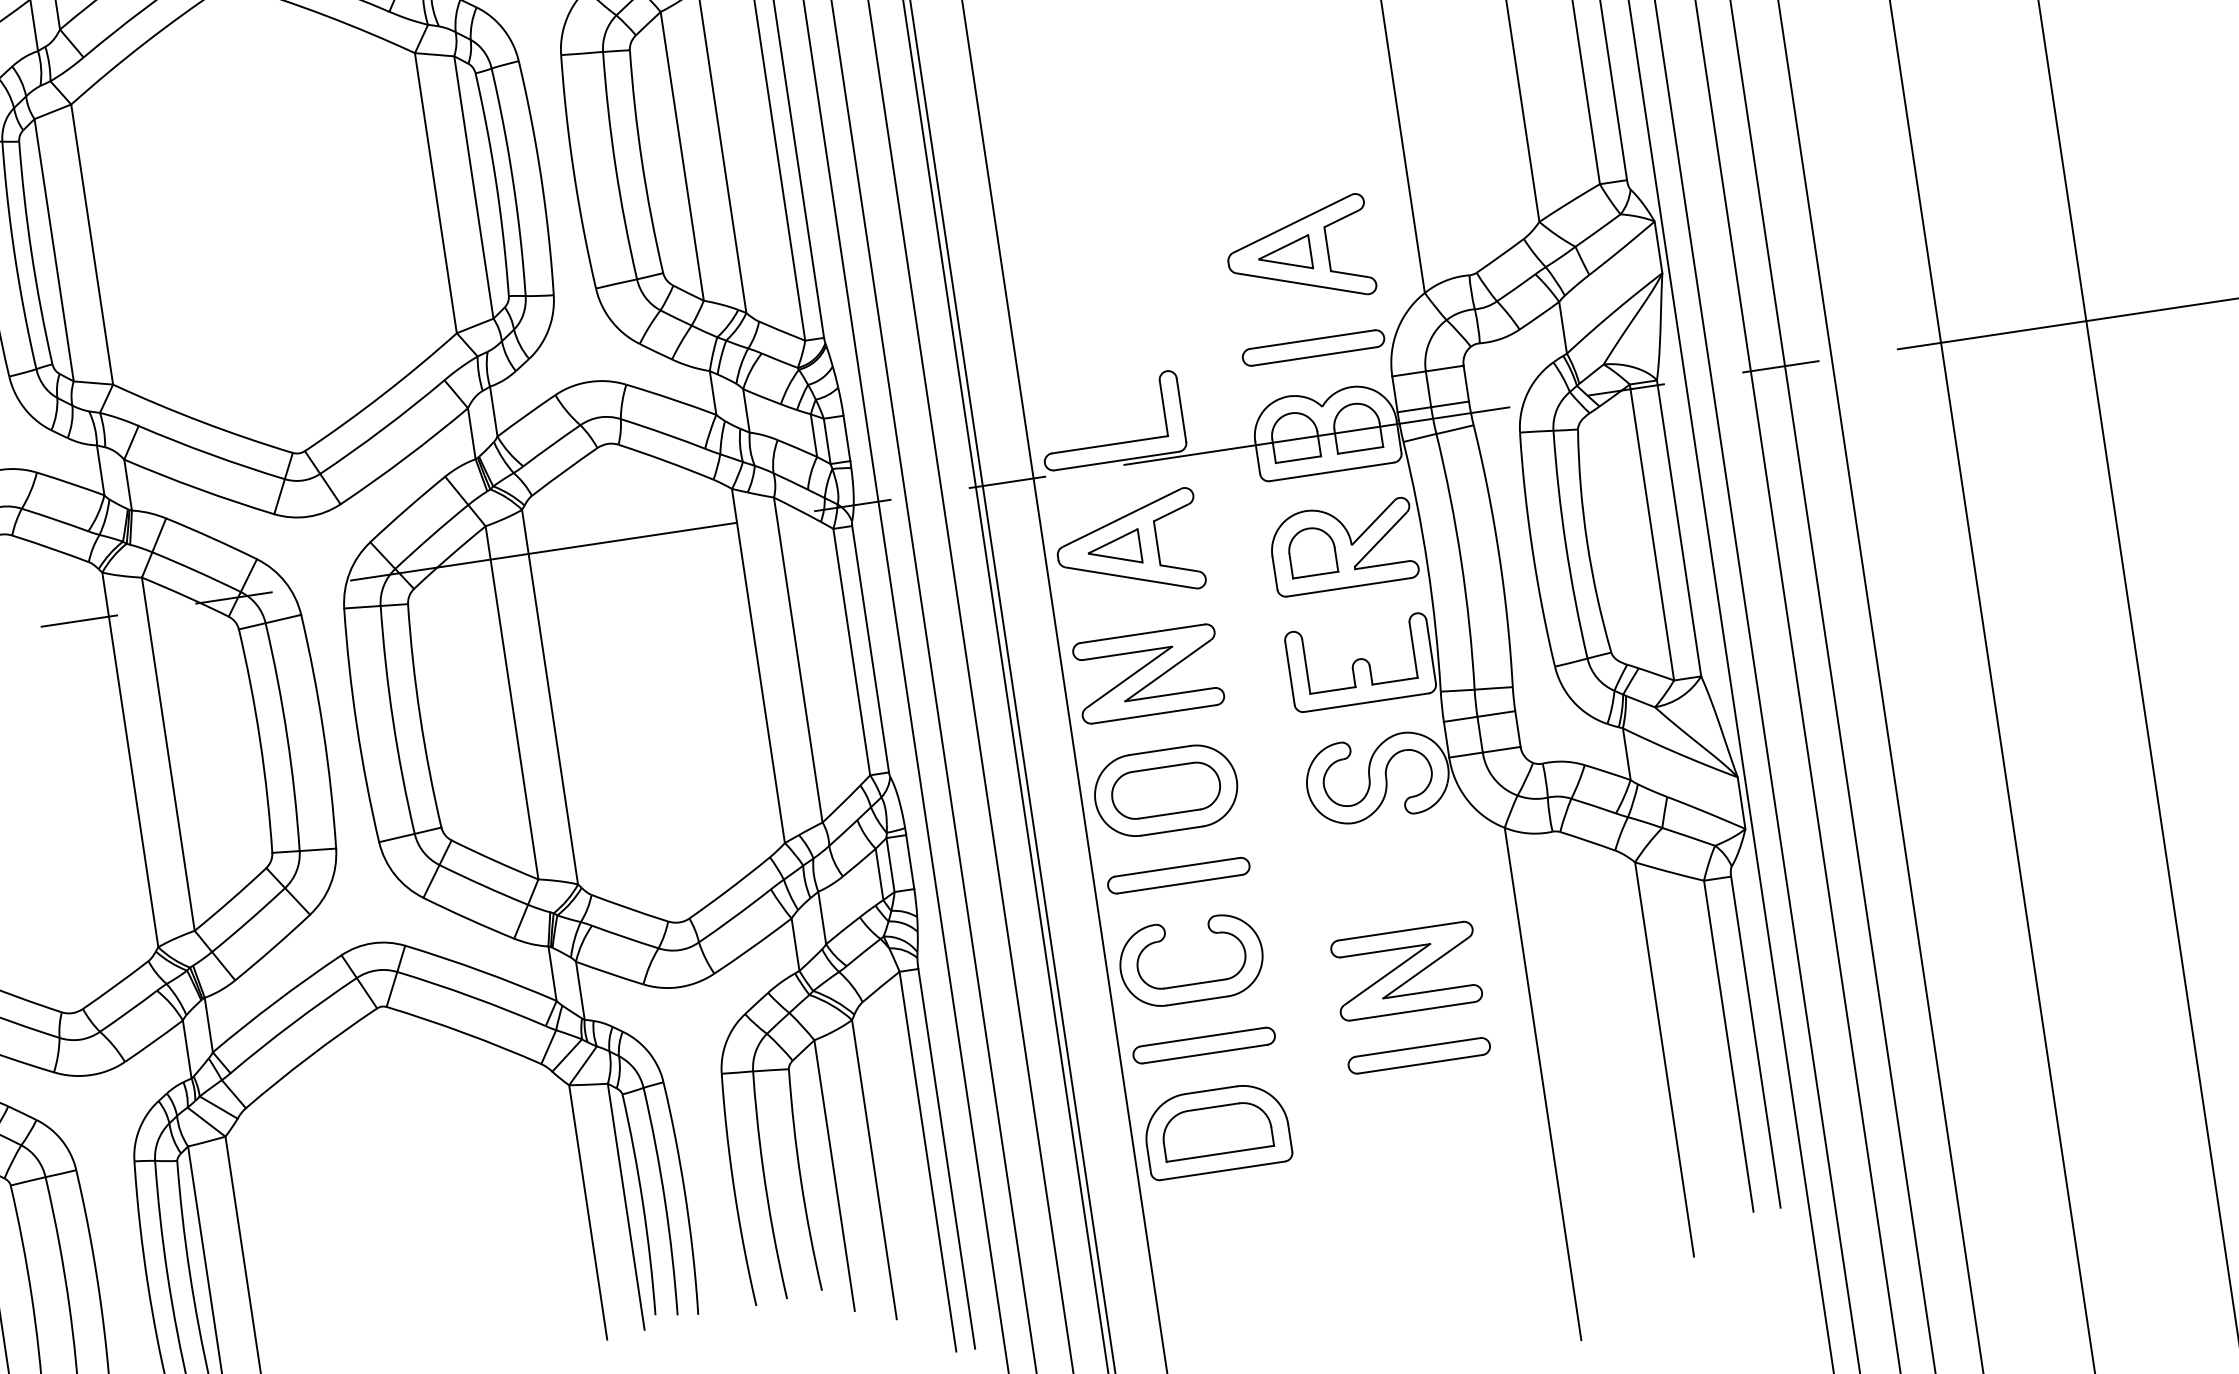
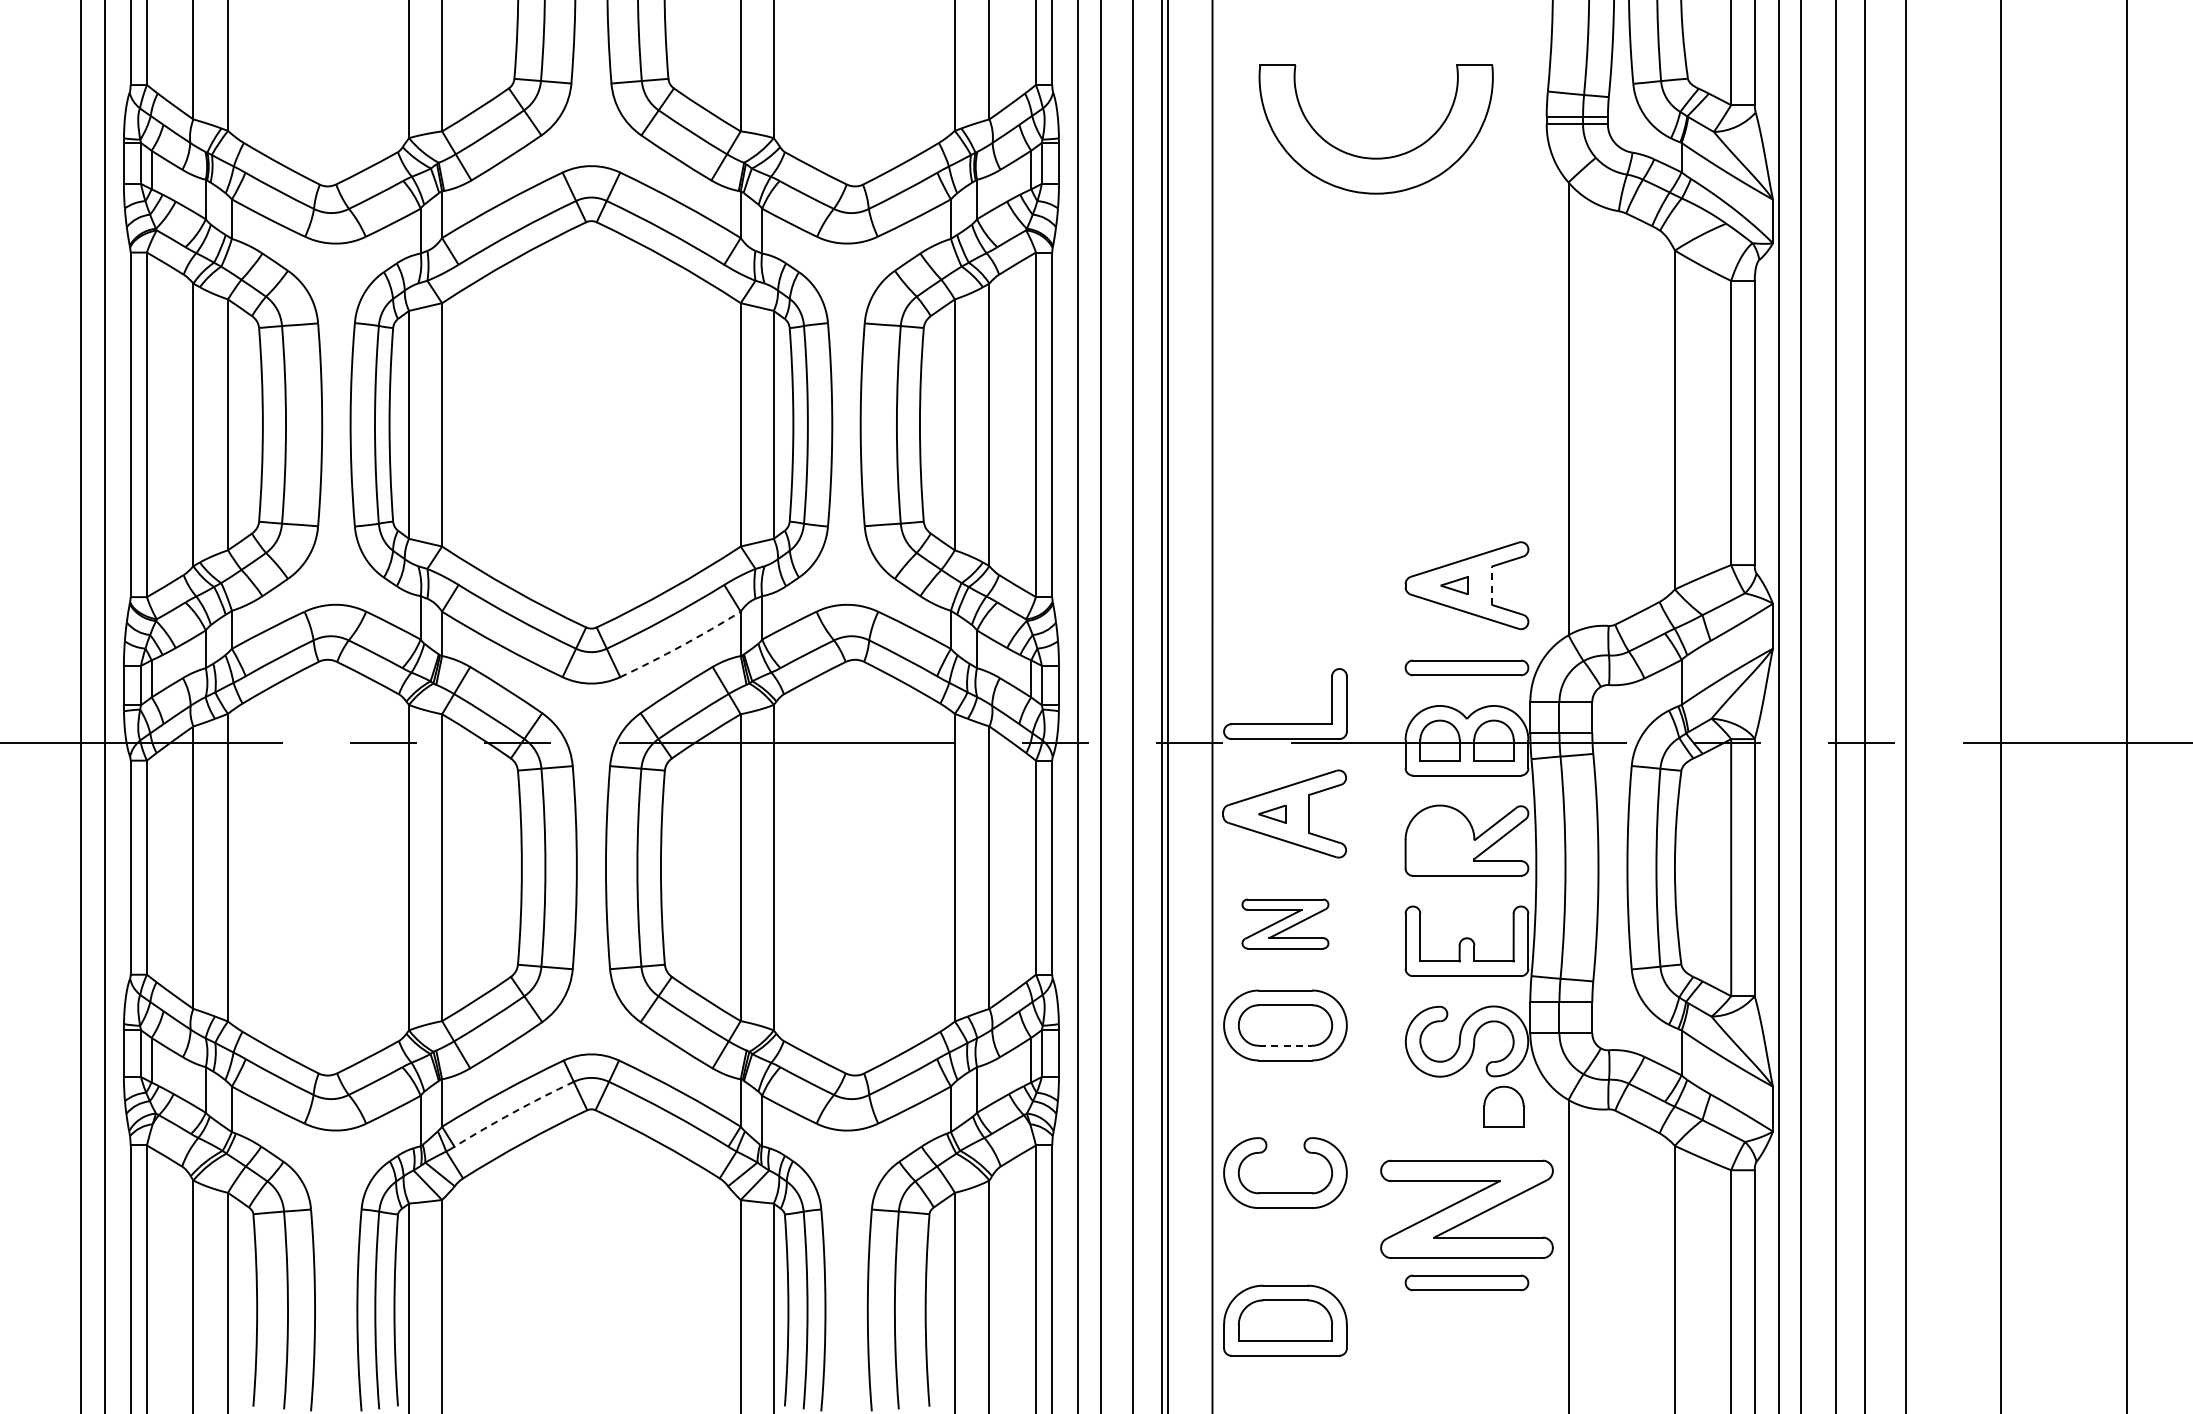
line: (1327, 248) -> (1491, 585), solid -> dashed
part: (1284, 255) -> (1454, 585), size x0.6
arc: (405, 458) -> (681, 646), solid -> dashed
part: (1114, 550) -> (1272, 814), size x0.6
part: (1311, 551) -> (1503, 1106), moved
part: (1148, 673) -> (1285, 923), size x0.7
line: (1169, 813) -> (1285, 1045), solid -> dashed
part: (1178, 875) -> (1285, 1099), removed
part: (1406, 971) -> (1466, 1209), size x1.4
arc: (292, 1023) -> (513, 1112), solid -> dashed
part: (1204, 1045) -> (1285, 1246), removed

